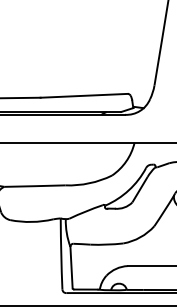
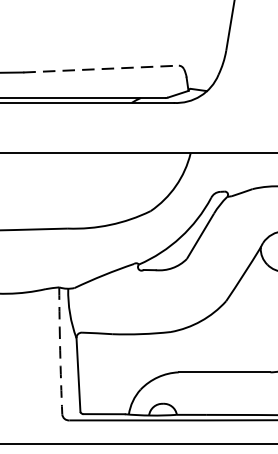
line: (84, 95) -> (101, 68), solid -> dashed
arc: (61, 254) -> (60, 351), solid -> dashed

